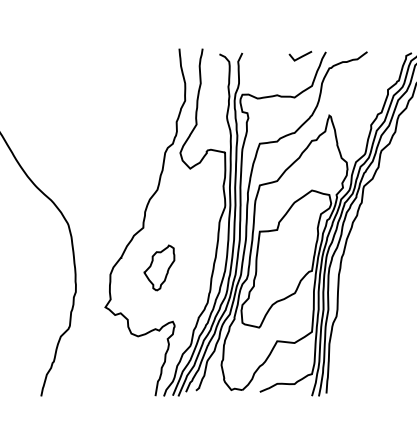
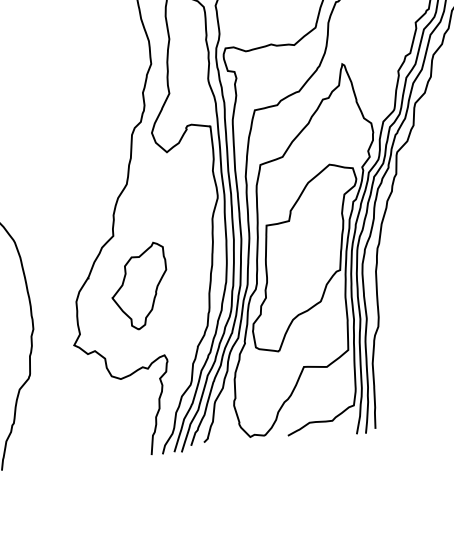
part: (159, 267) -> (139, 285), size x1.43

